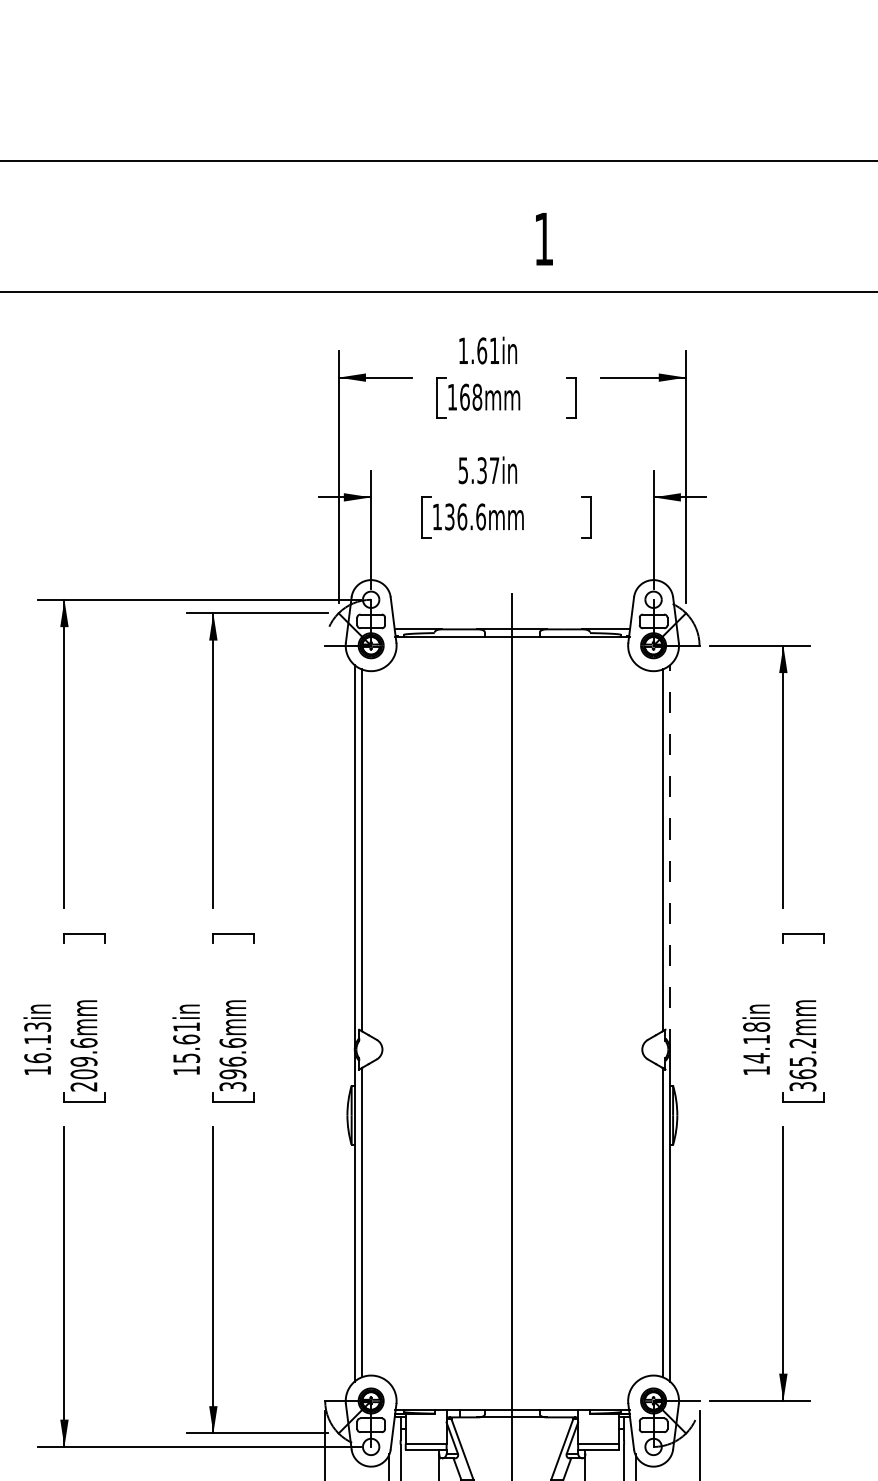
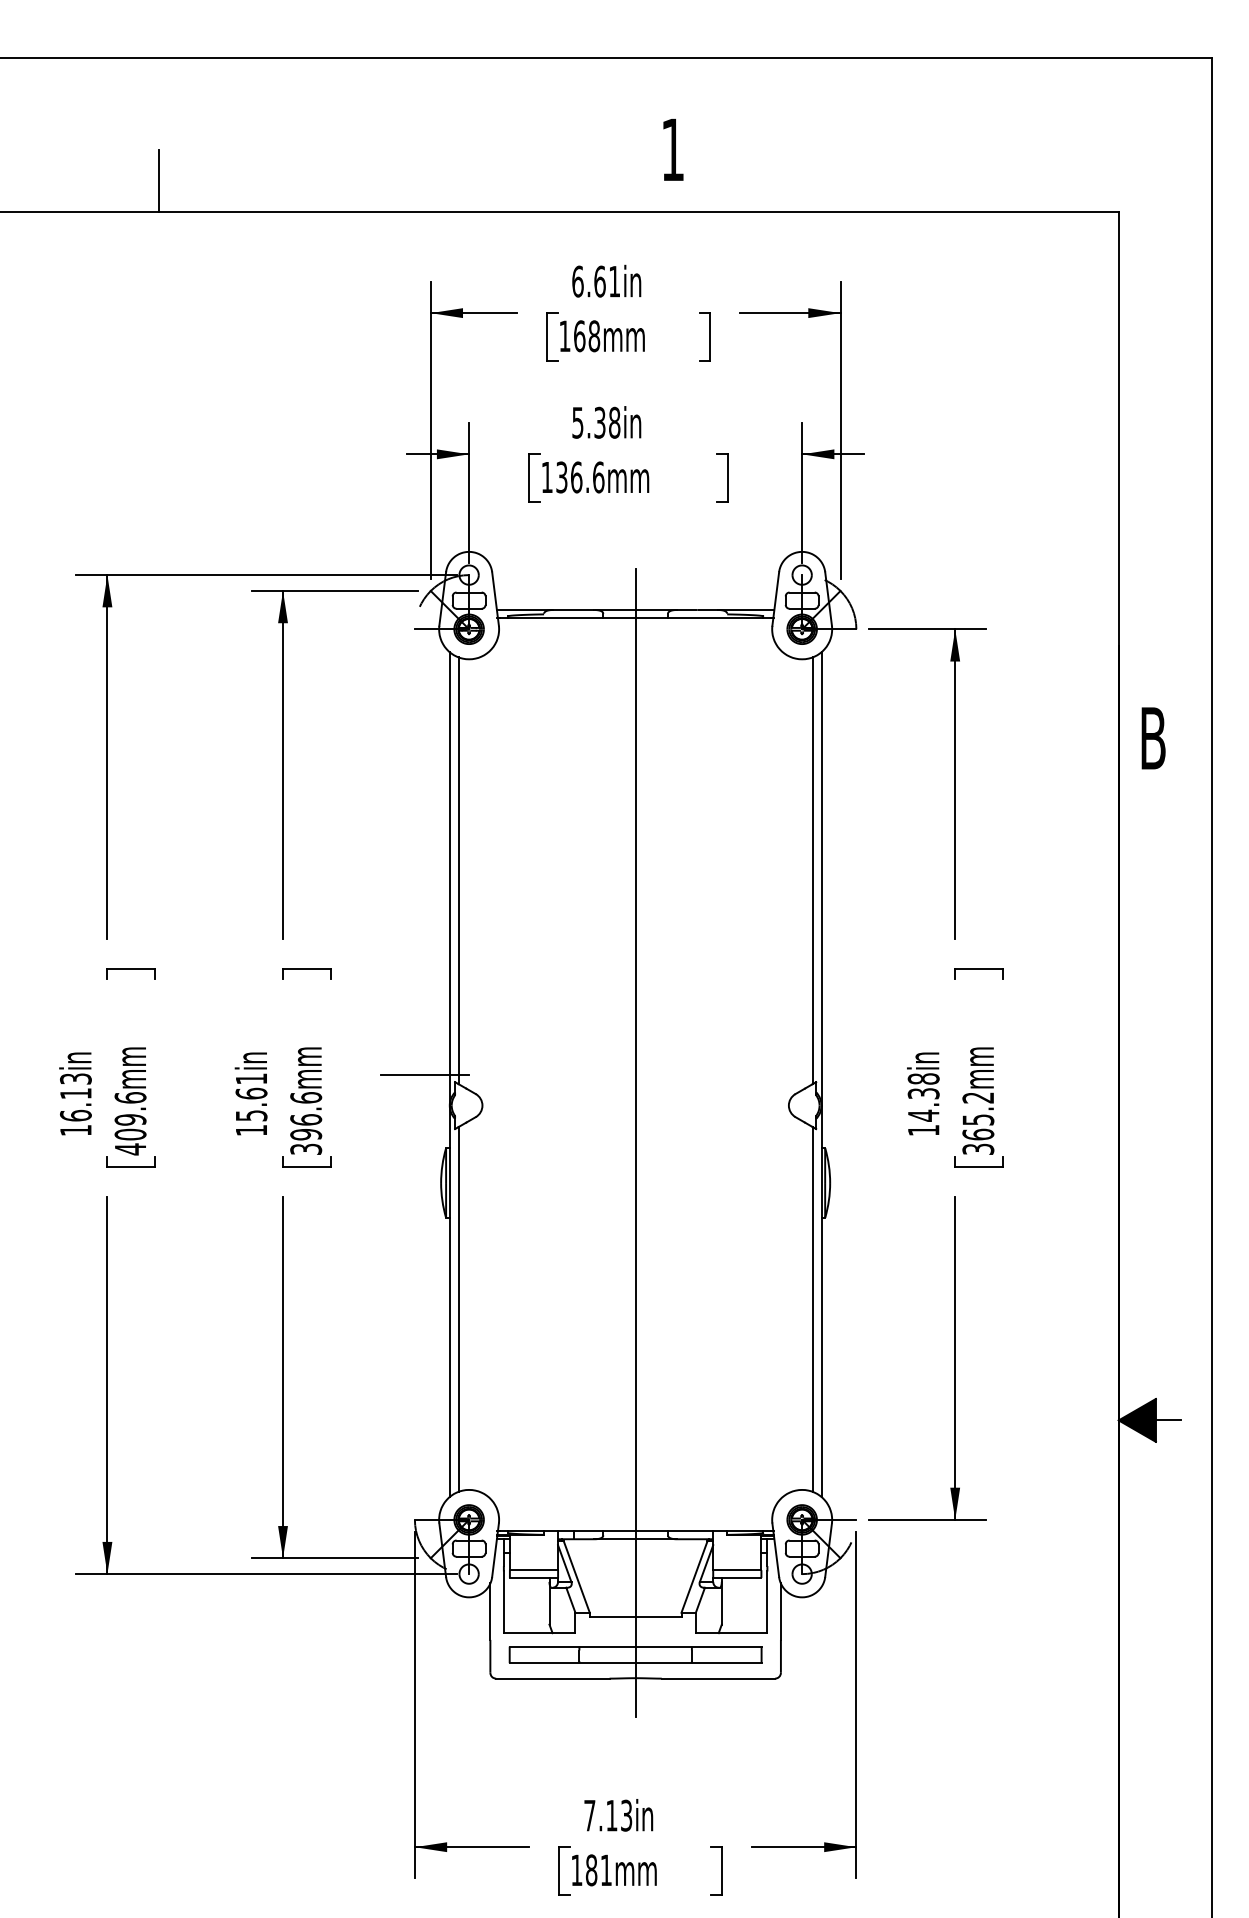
line: (107, 266) -> (158, 181), added
text: (463, 350) -> (577, 281), 1.61in -> 6.61in
text: (494, 470) -> (614, 422), 5.37in -> 5.38in
line: (669, 857) -> (821, 878), dashed -> solid
line: (334, 1023) -> (425, 1074), added
text: (756, 1039) -> (923, 1093), 14.18in -> 14.38in
text: (83, 1086) -> (129, 1149), 209.6mm -> 409.6mm

